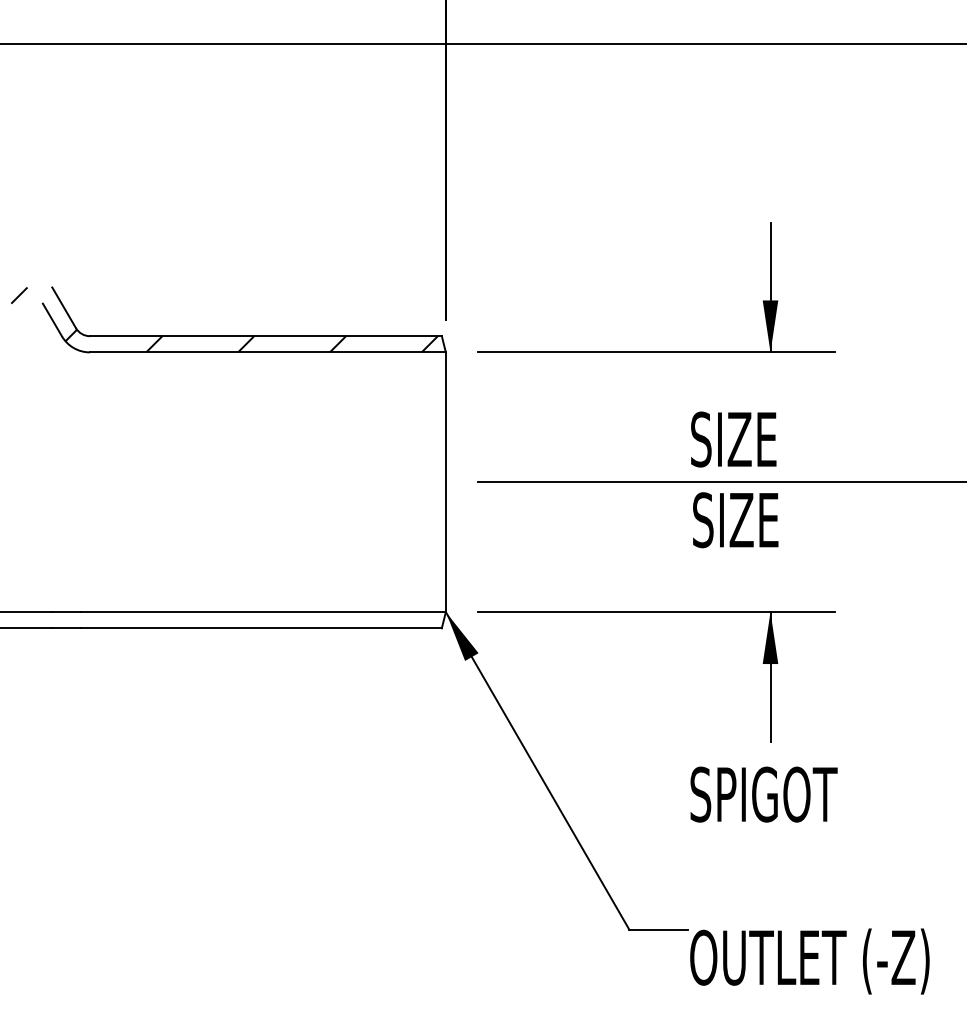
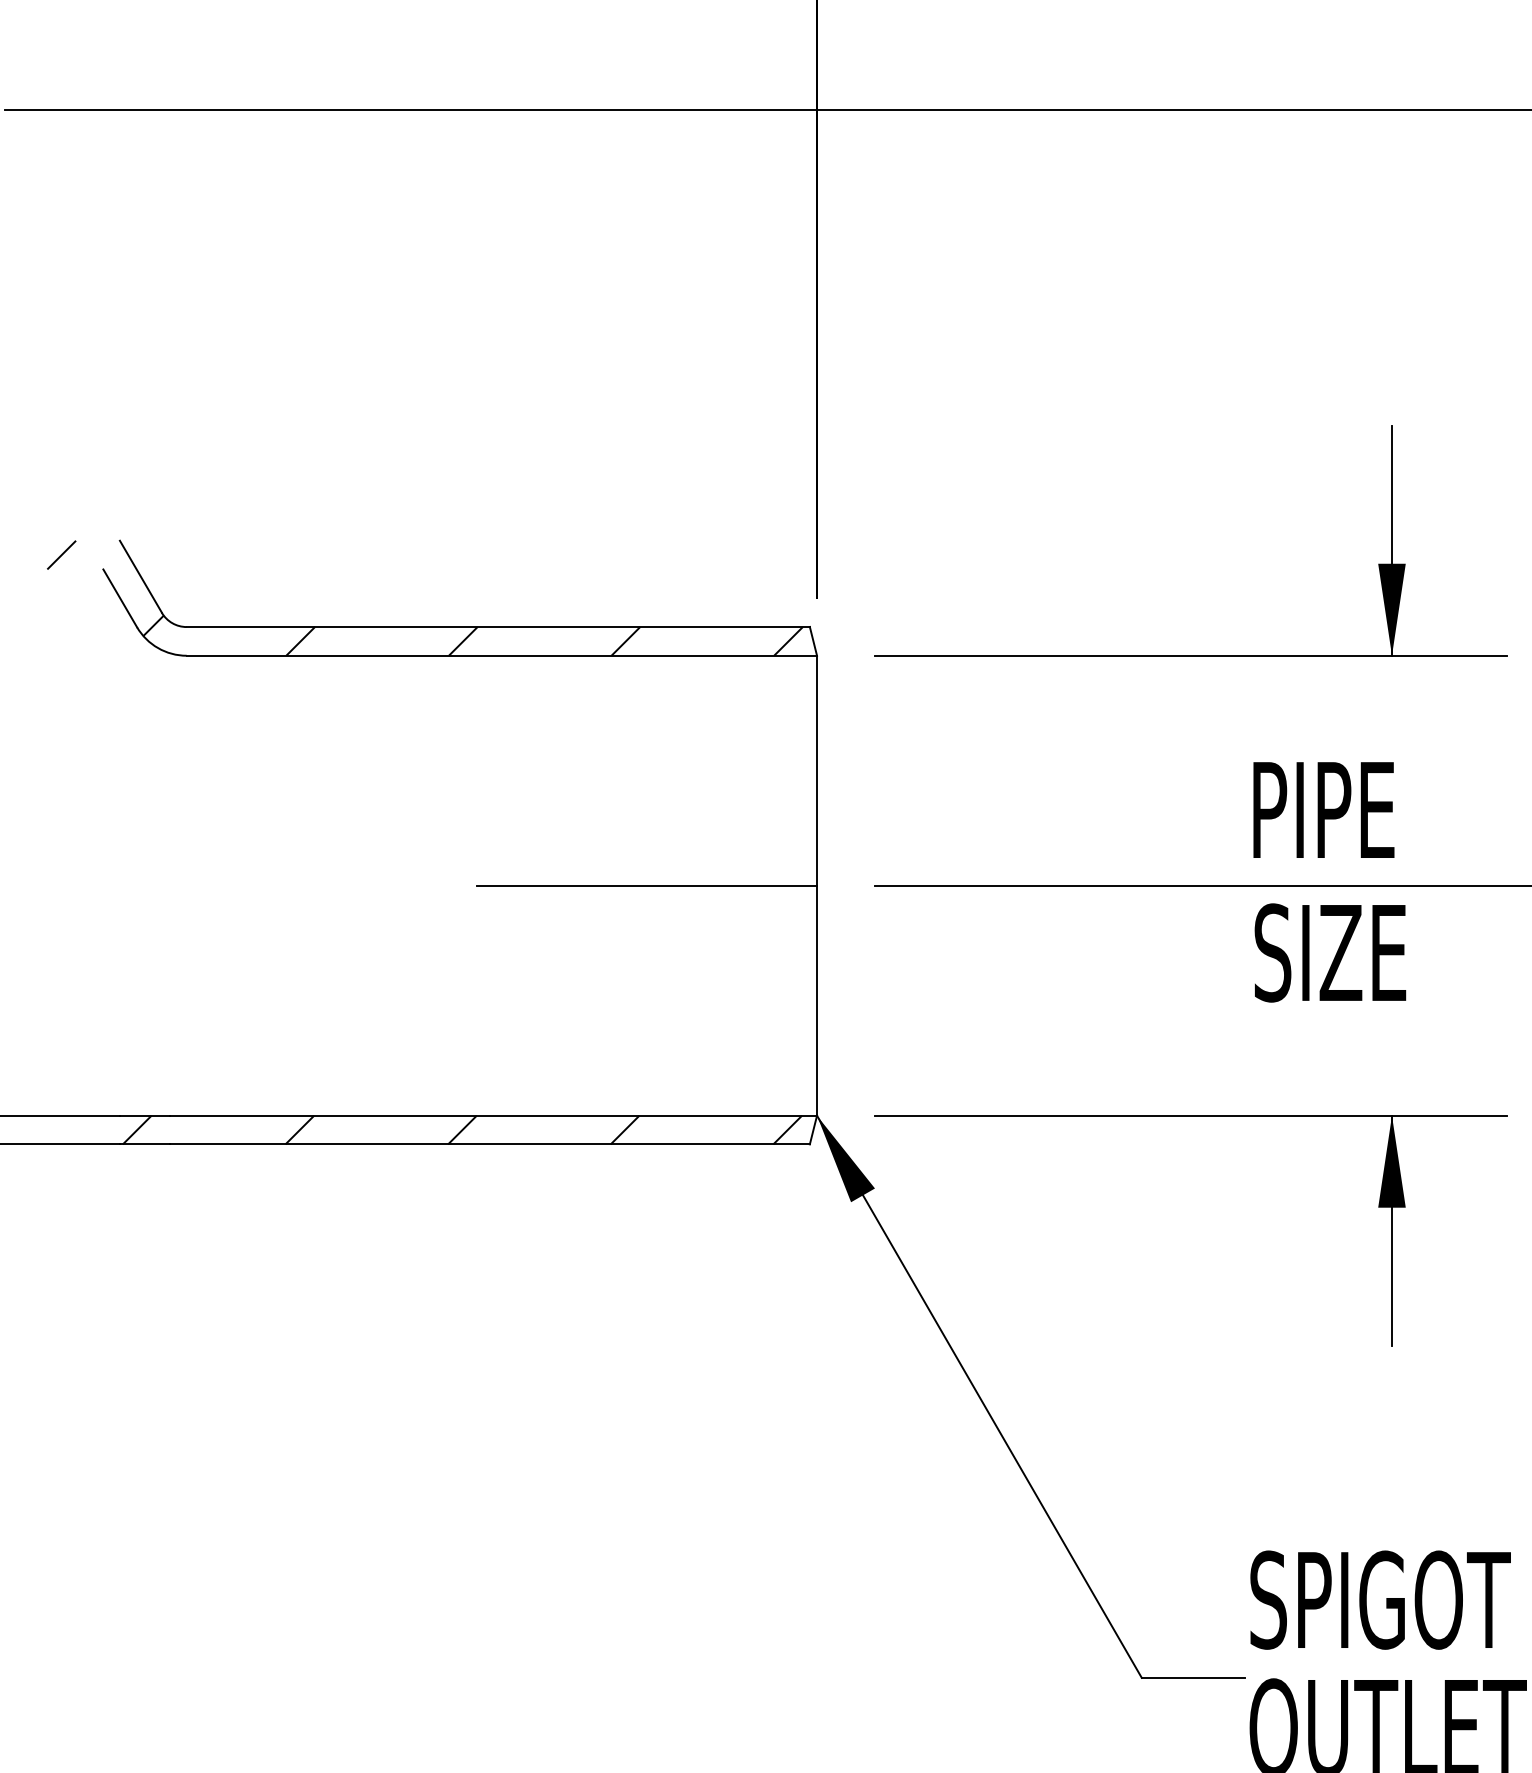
text: (733, 439) -> (1326, 810), SIZE -> PIPE
line: (349, 482) -> (646, 886), added
hatch: (245, 620) -> (462, 1130), added
text: (763, 794) -> (1379, 1599), moved

